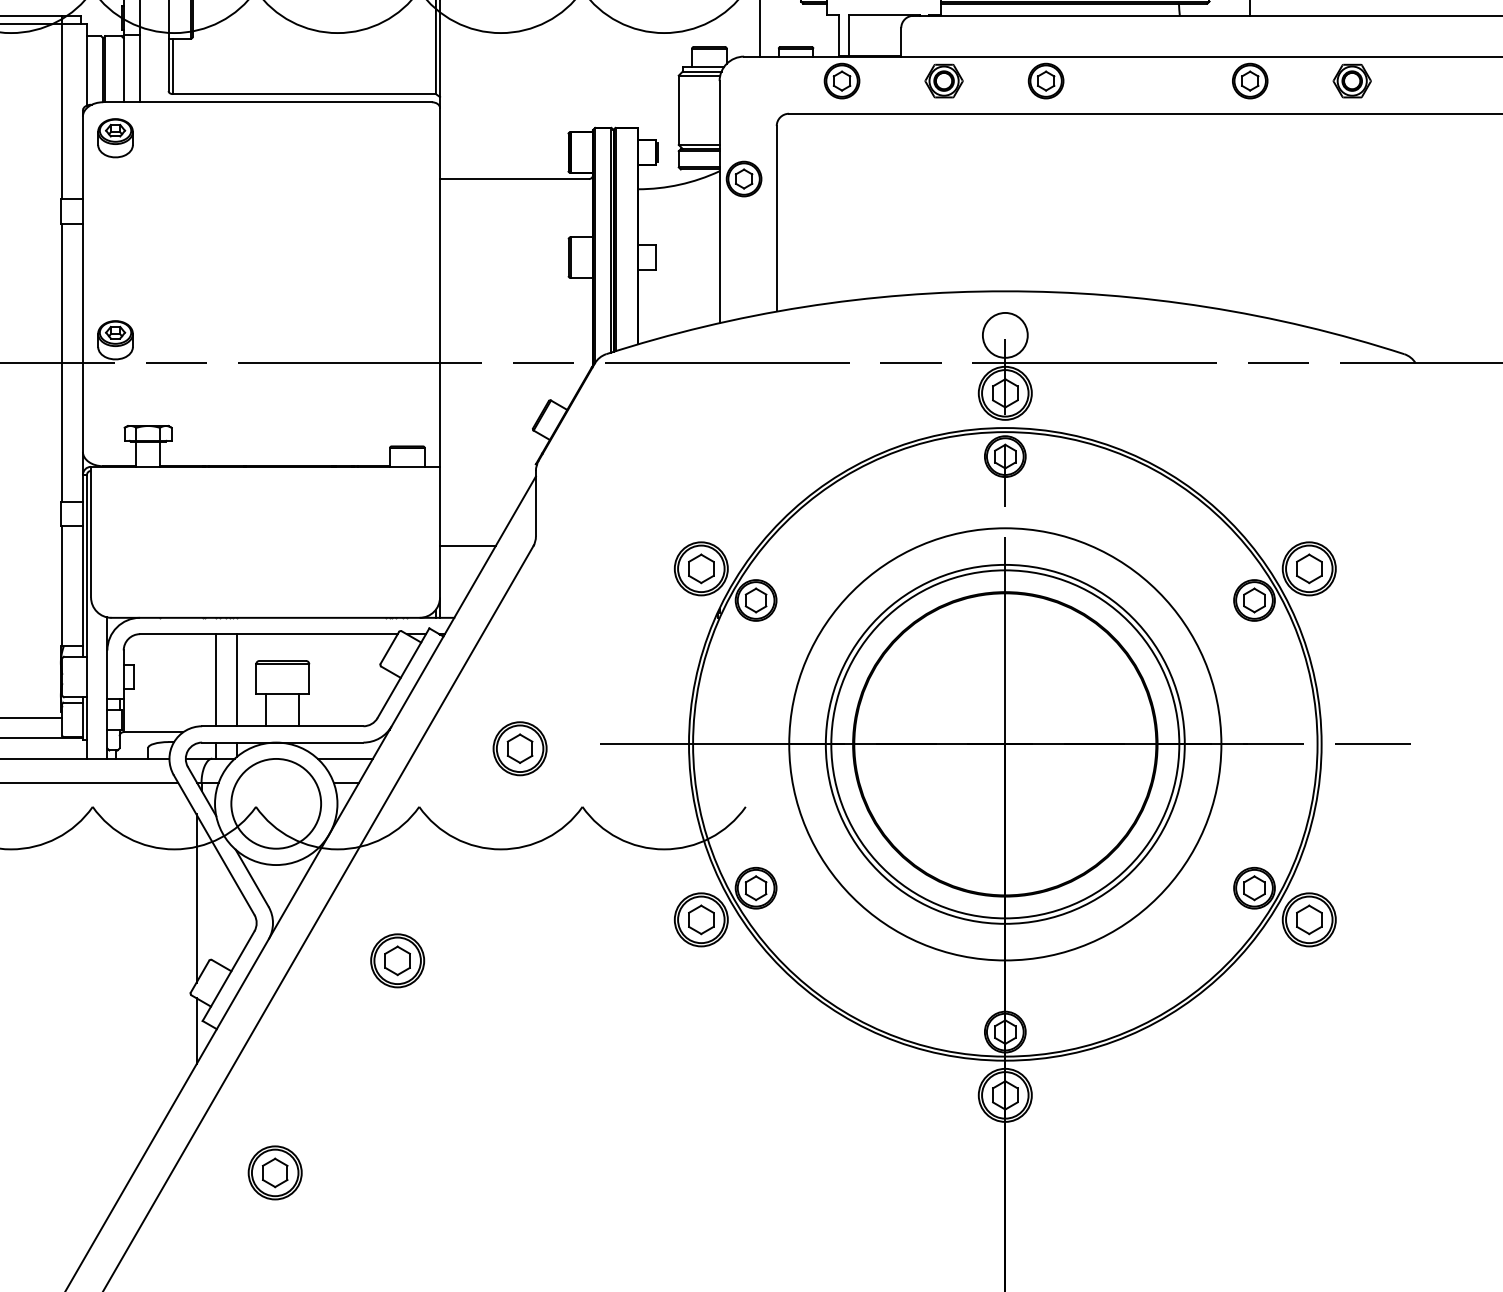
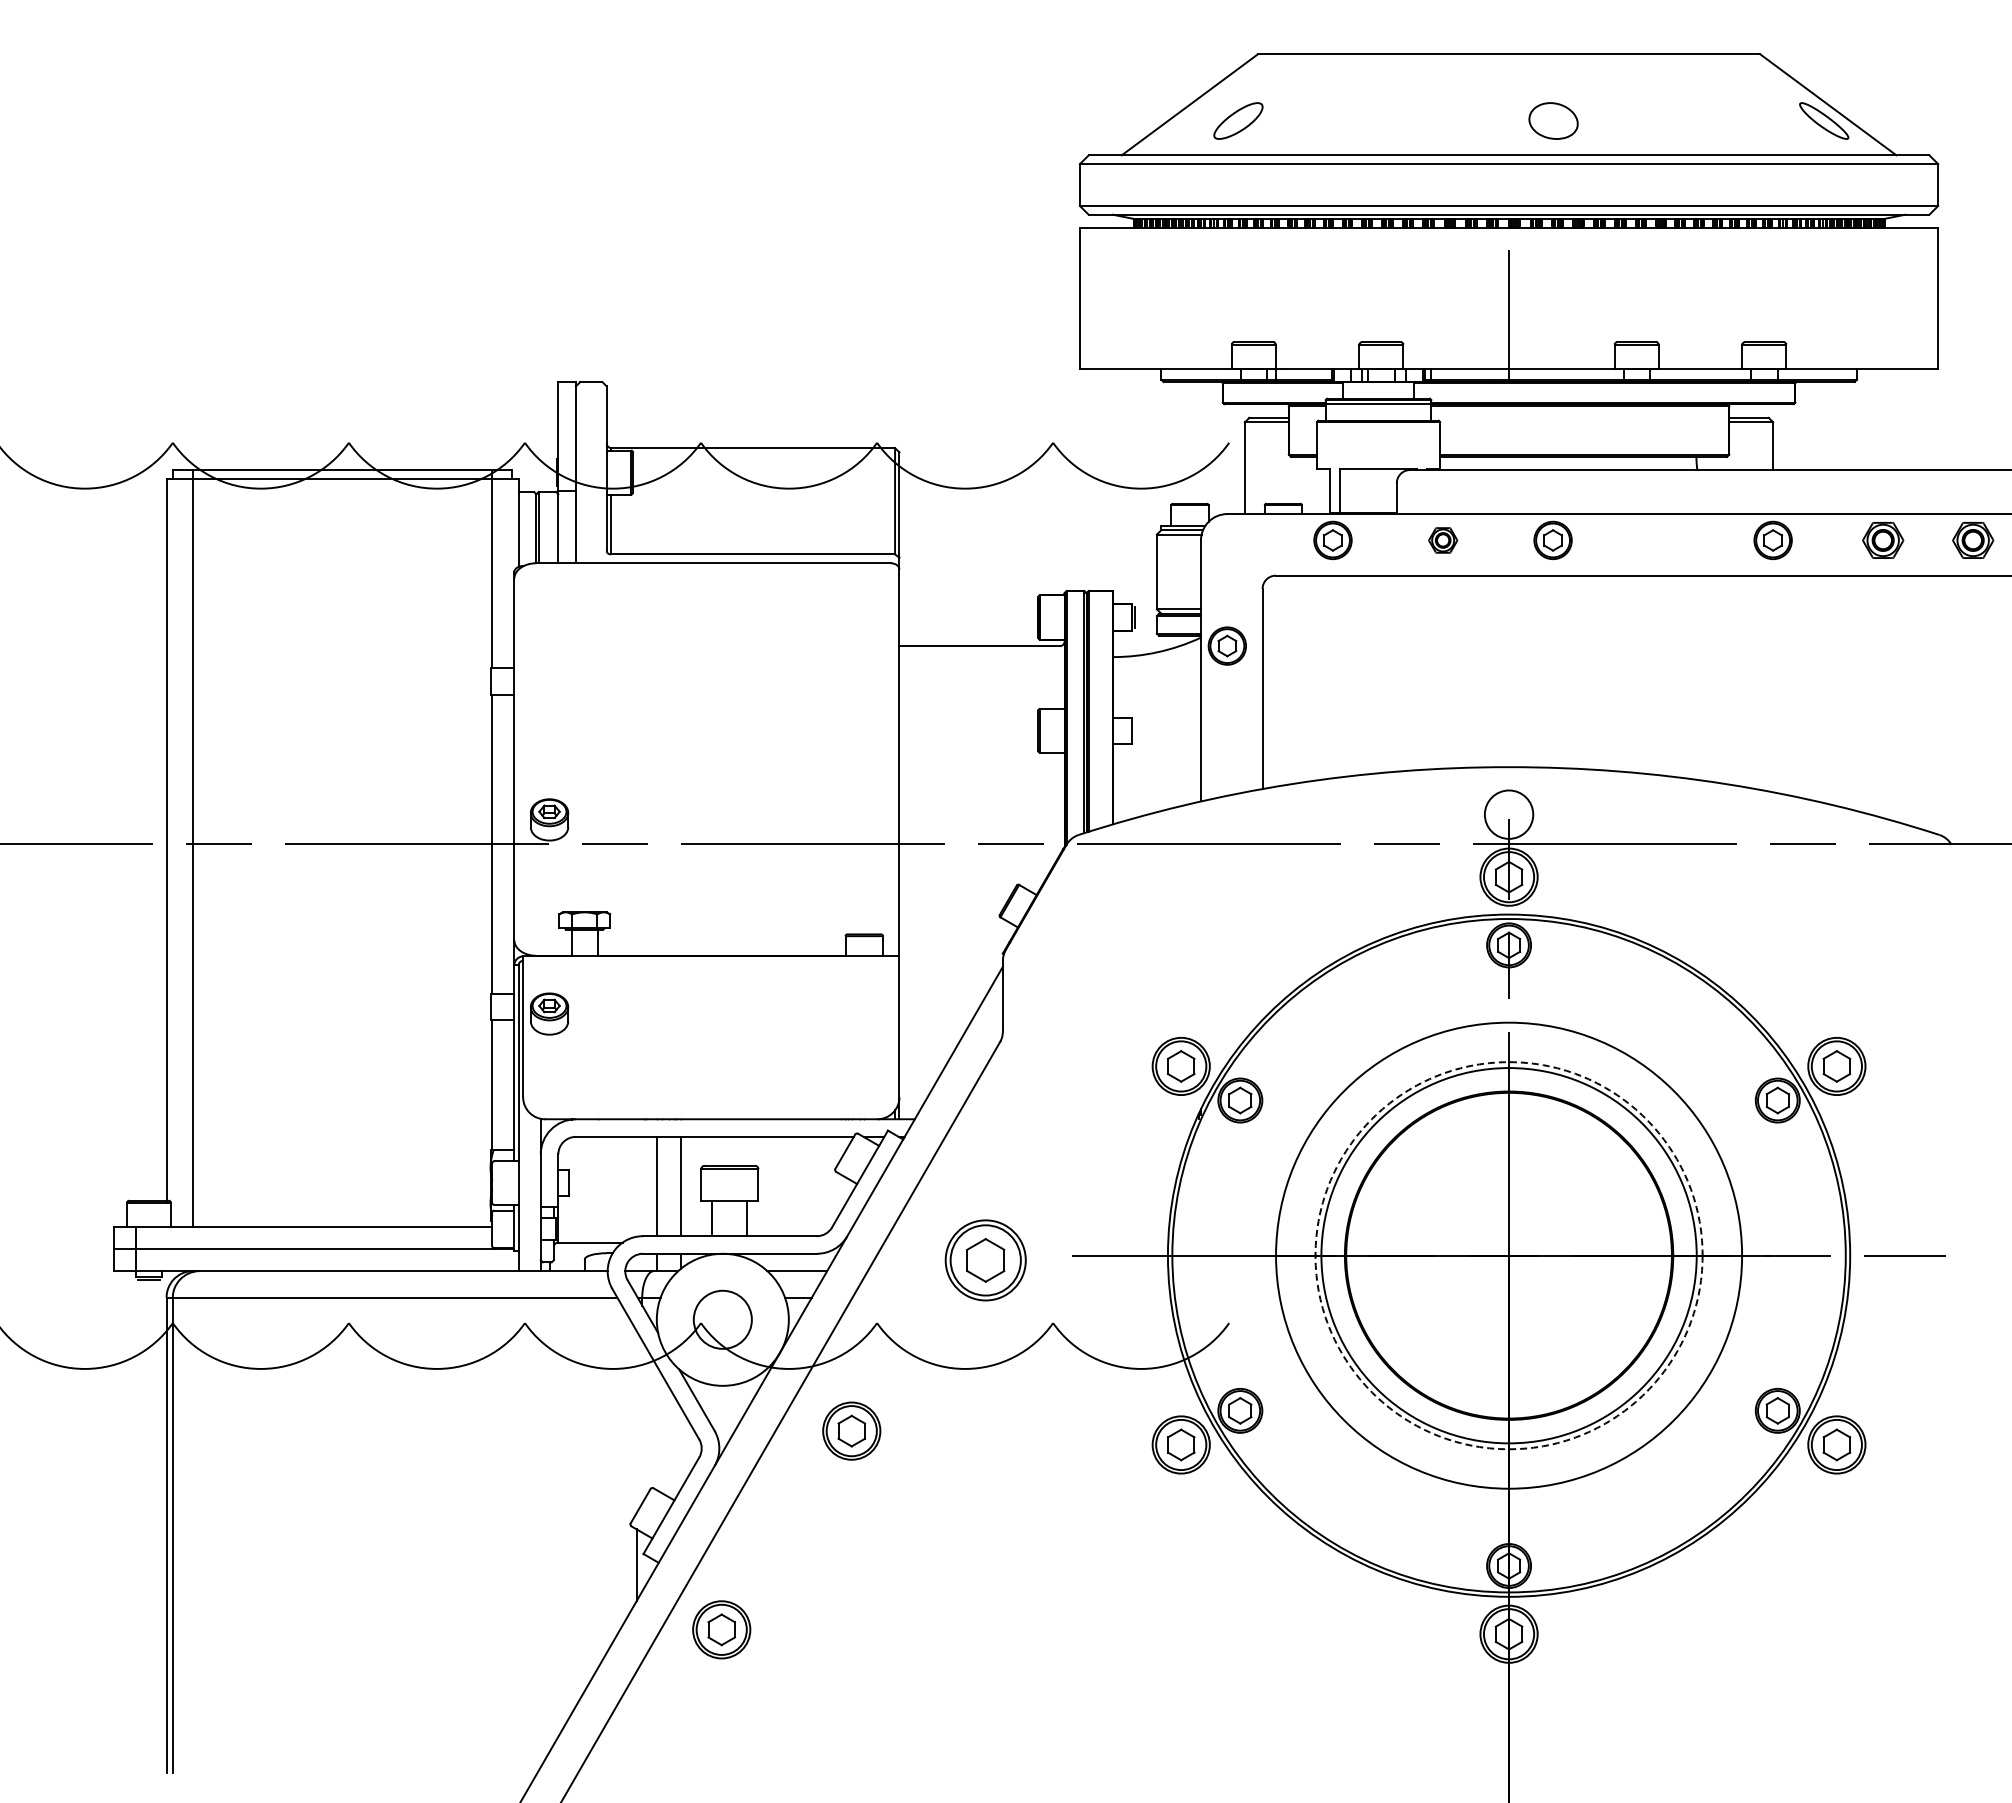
part: (944, 81) -> (1443, 540), size x0.7
part: (1435, 81) -> (1973, 540), added
part: (115, 137) -> (549, 1013), moved
line: (467, 546) -> (929, 1042), removed
circle: (1004, 744) -> (1508, 1255), solid -> dashed
part: (519, 748) -> (985, 1260), size x1.4
circle: (275, 803) -> (722, 1319), size x0.6
line: (196, 898) -> (636, 1421), removed
part: (397, 960) -> (851, 1430), moved
part: (275, 1172) -> (721, 1629), moved

